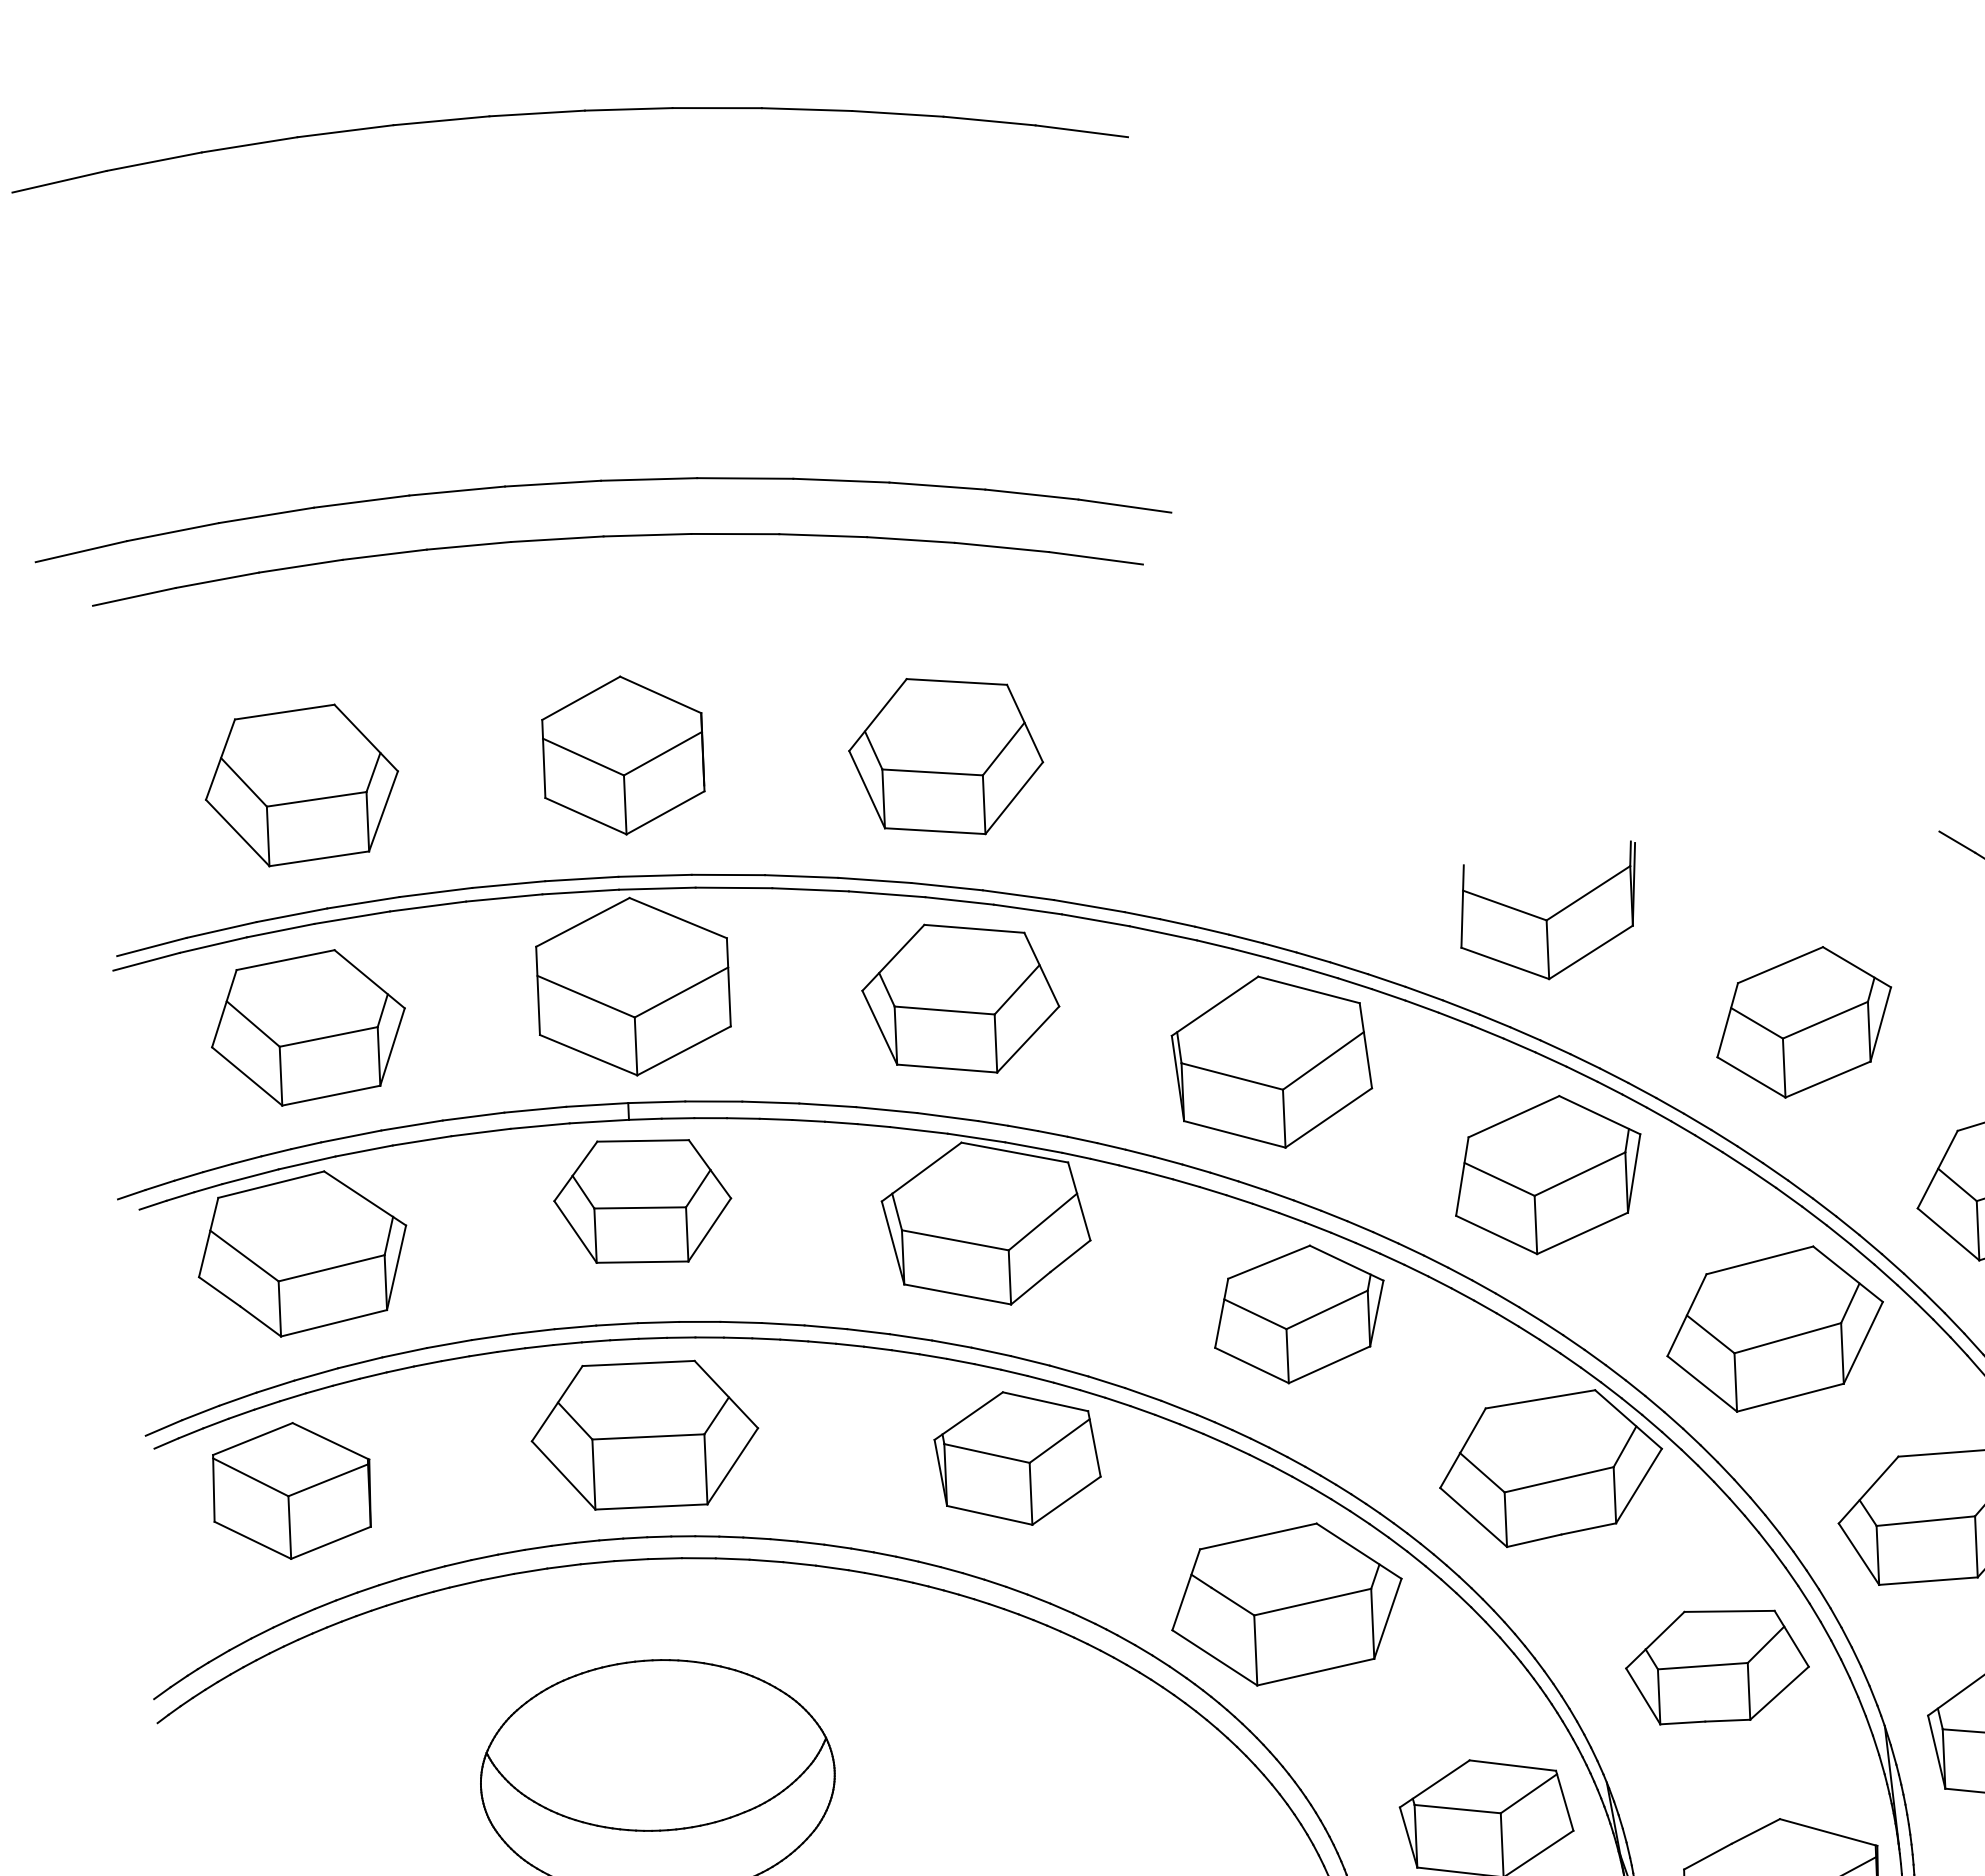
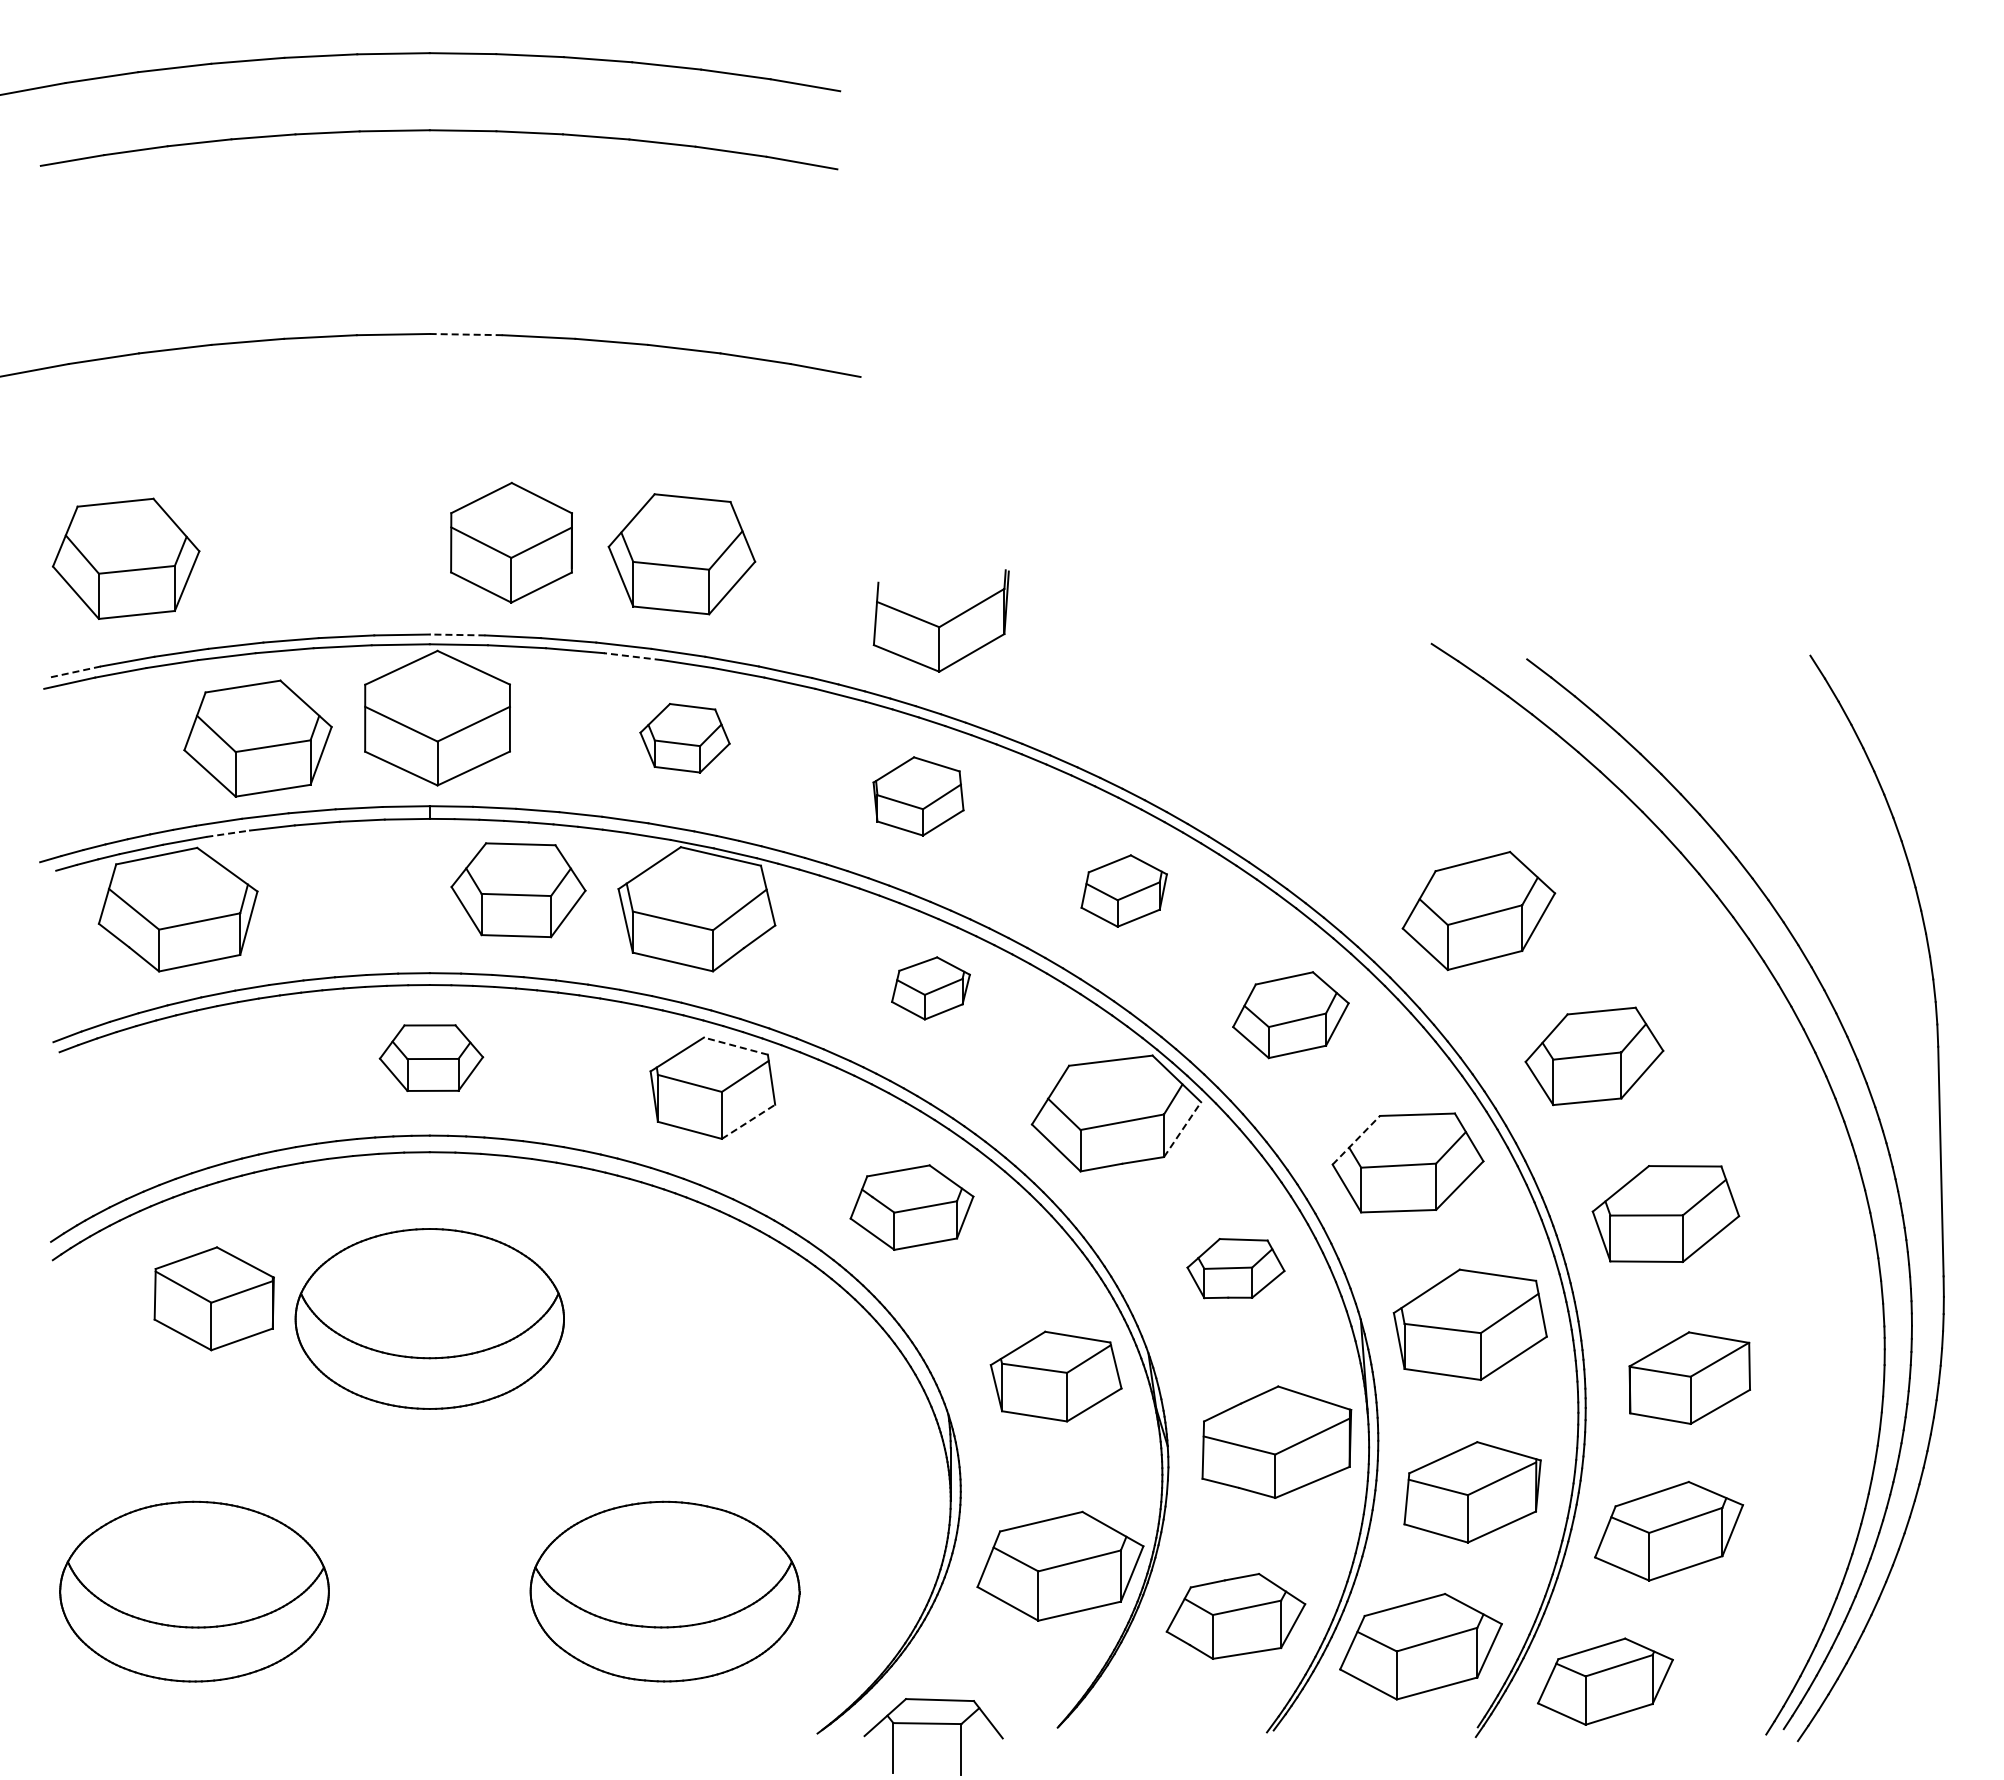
line: (648, 479) -> (465, 334), solid -> dashed
part: (615, 537) -> (438, 131), moved
part: (623, 755) -> (511, 542), moved
part: (301, 785) -> (125, 558), moved
line: (654, 875) -> (457, 634), solid -> dashed
line: (886, 894) -> (632, 656), solid -> dashed
part: (1547, 911) -> (940, 620), moved
line: (151, 947) -> (73, 672), solid -> dashed
part: (960, 999) -> (684, 738), size x0.6
part: (1803, 1021) -> (1322, 783), removed
part: (307, 1027) -> (257, 738), moved
part: (1271, 1062) -> (918, 796), size x0.6
line: (364, 1150) -> (228, 833), solid -> dashed
part: (1548, 1174) -> (1124, 890), size x0.6
part: (642, 1201) -> (518, 890), moved
part: (1298, 1314) -> (930, 988), size x0.6
part: (1774, 1328) -> (1290, 1014), size x0.7
line: (1045, 1402) -> (735, 1046), solid -> dashed
part: (644, 1434) -> (431, 1057), size x0.6
line: (1638, 1485) -> (1182, 1129), solid -> dashed
part: (290, 1490) -> (213, 1298), moved
line: (1868, 1490) -> (1356, 1140), solid -> dashed
line: (1066, 1500) -> (748, 1121), solid -> dashed
part: (1286, 1604) -> (911, 1207), size x0.7
part: (1716, 1666) -> (1235, 1268), size x0.7

